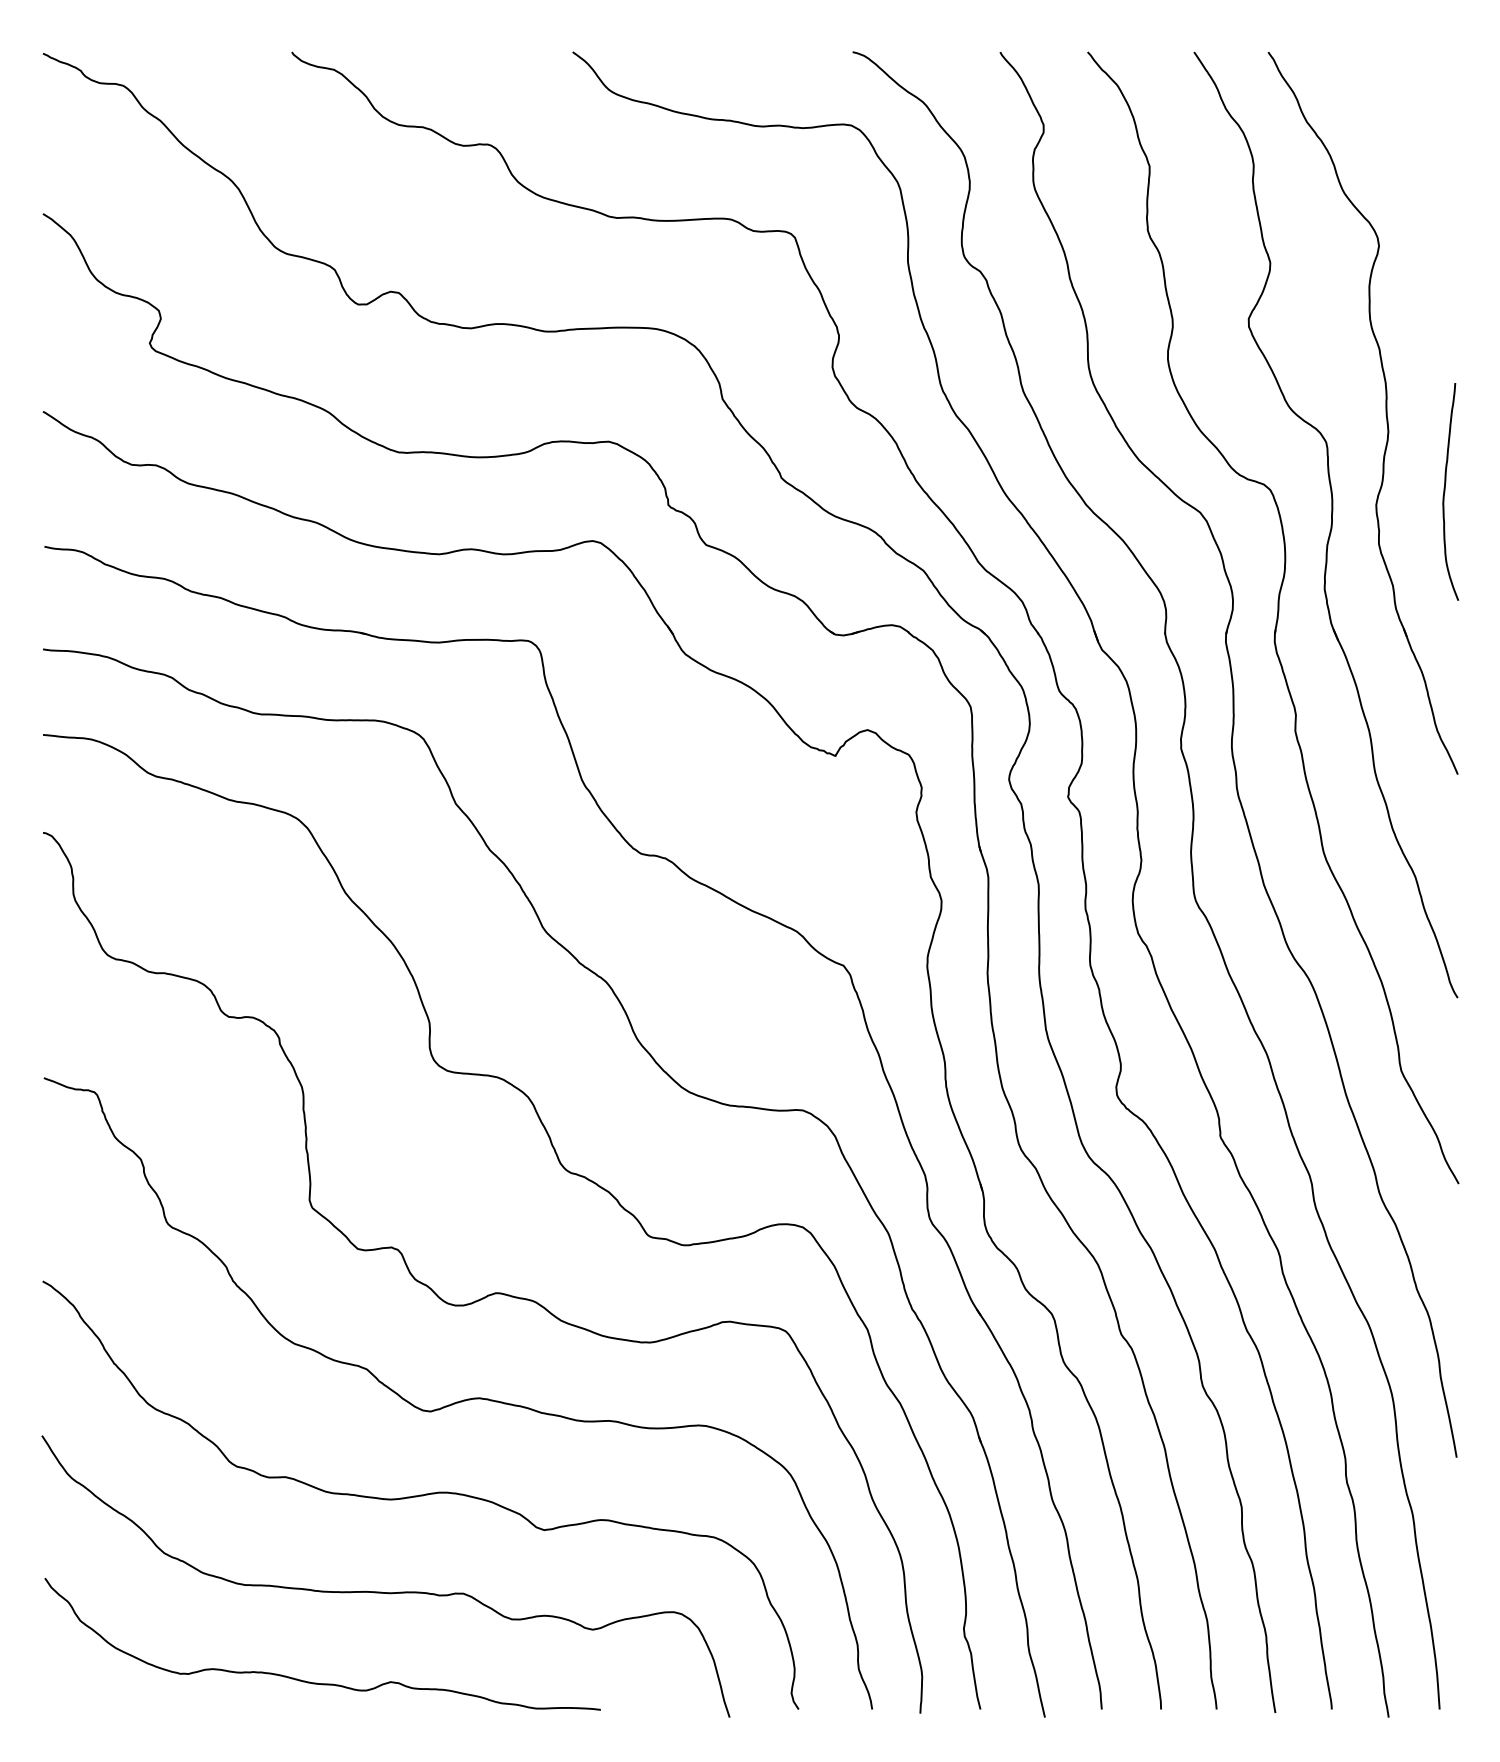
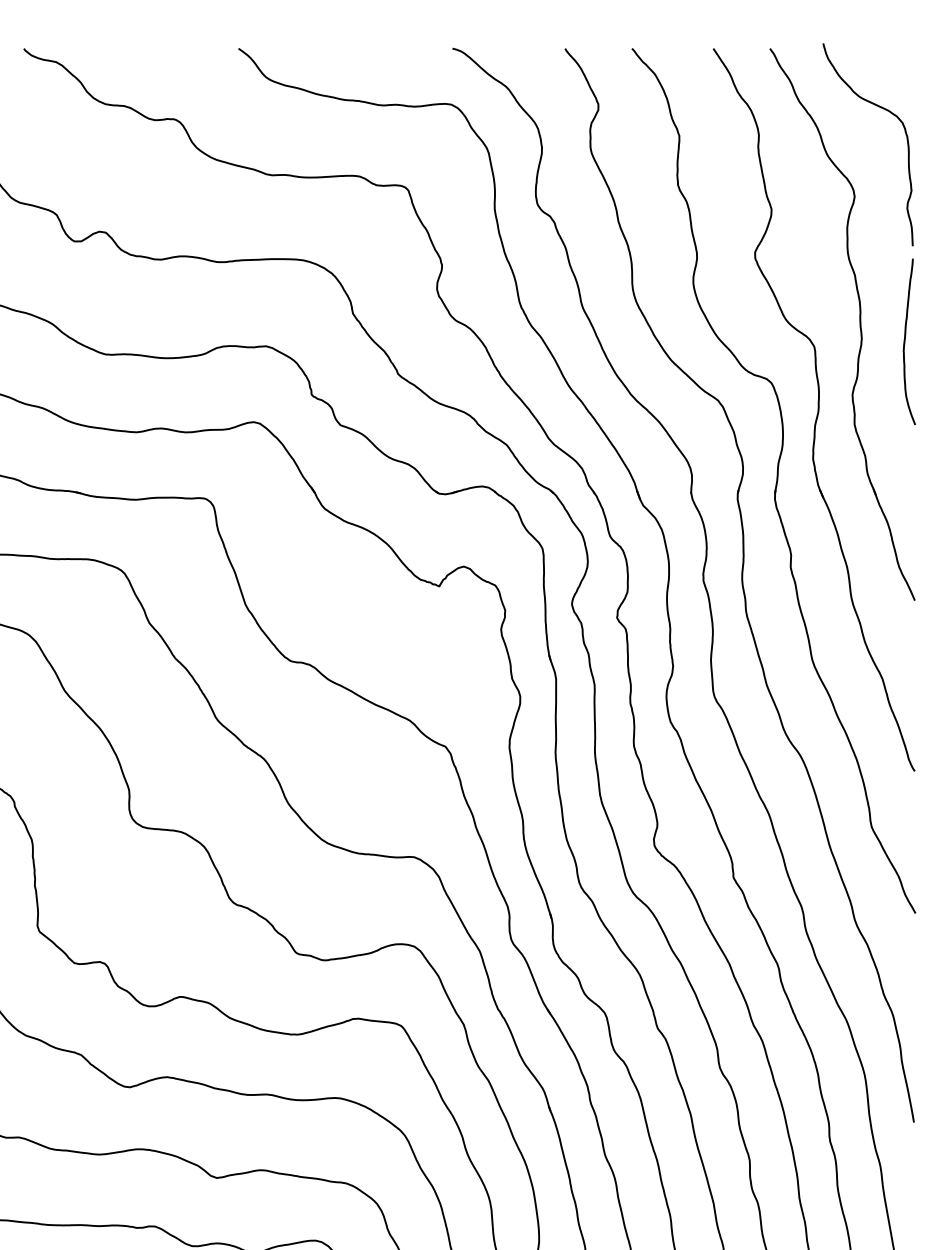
curve: (1418, 132) -> (884, 110), added
curve: (1445, 491) -> (905, 341), moved

